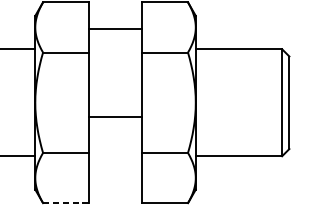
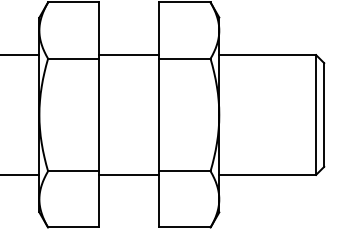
line: (115, 29) -> (129, 55), moved
line: (115, 116) -> (129, 174), moved
line: (65, 203) -> (73, 227), dashed -> solid

